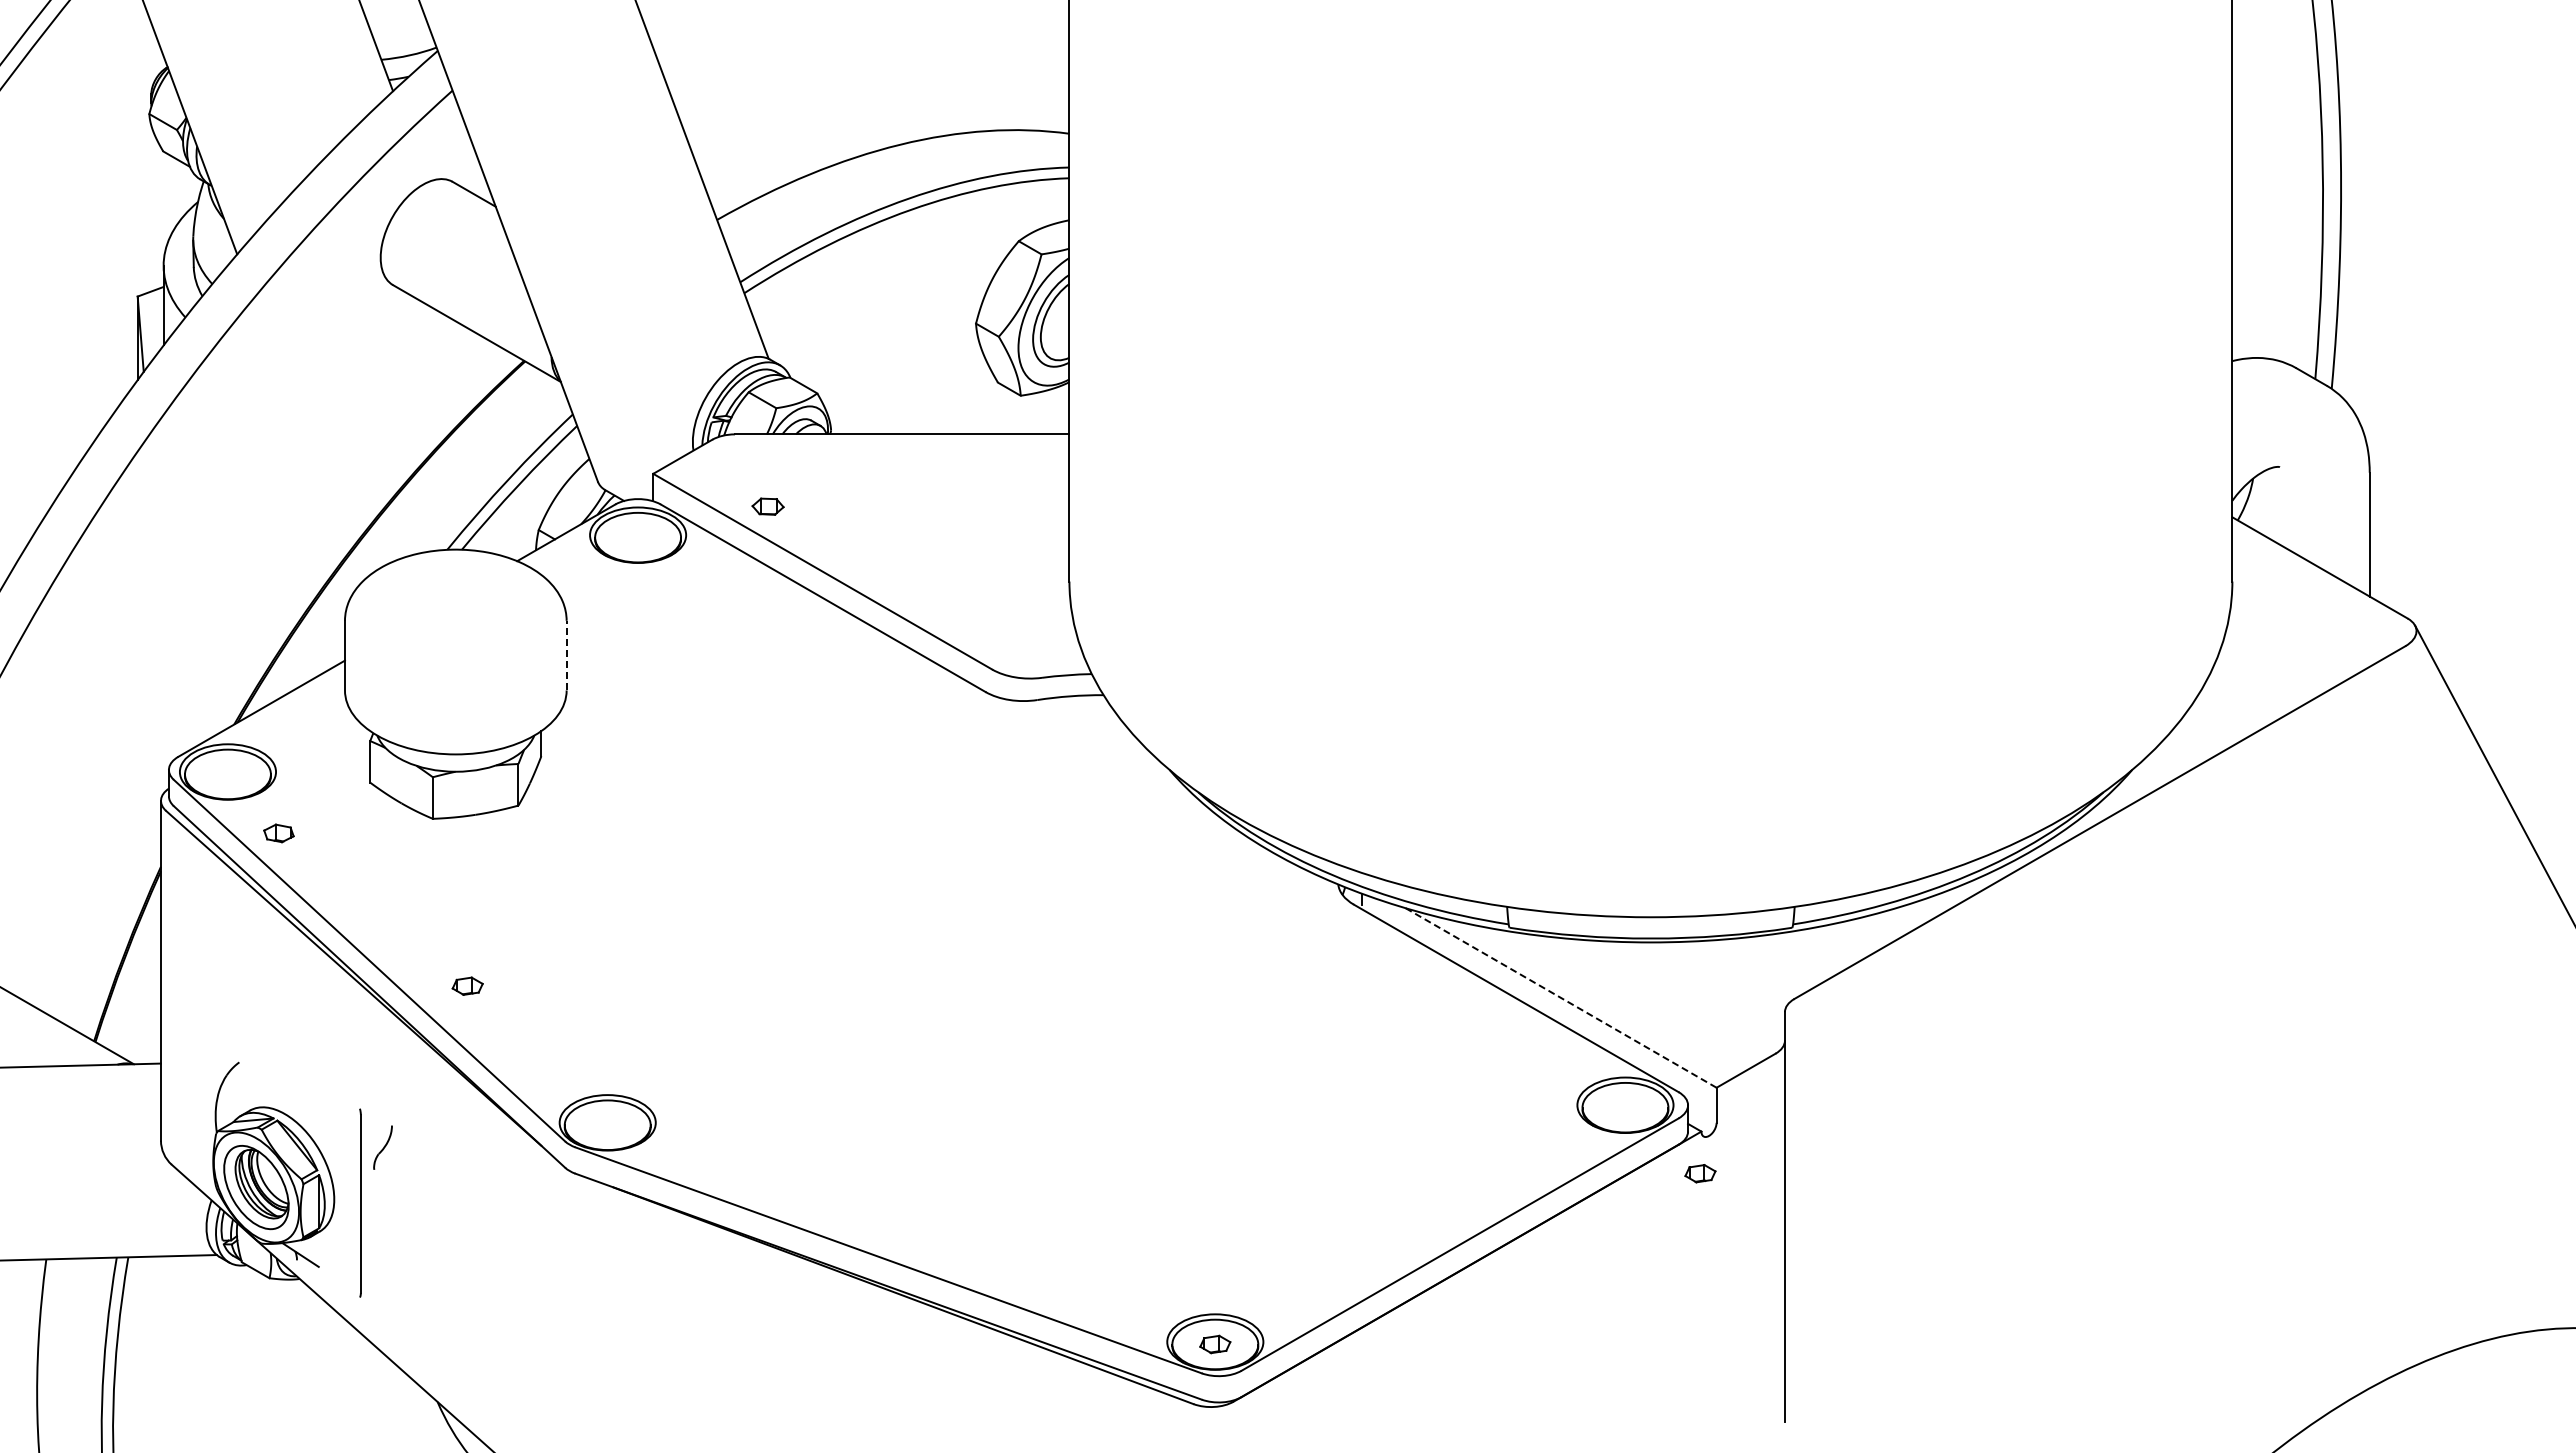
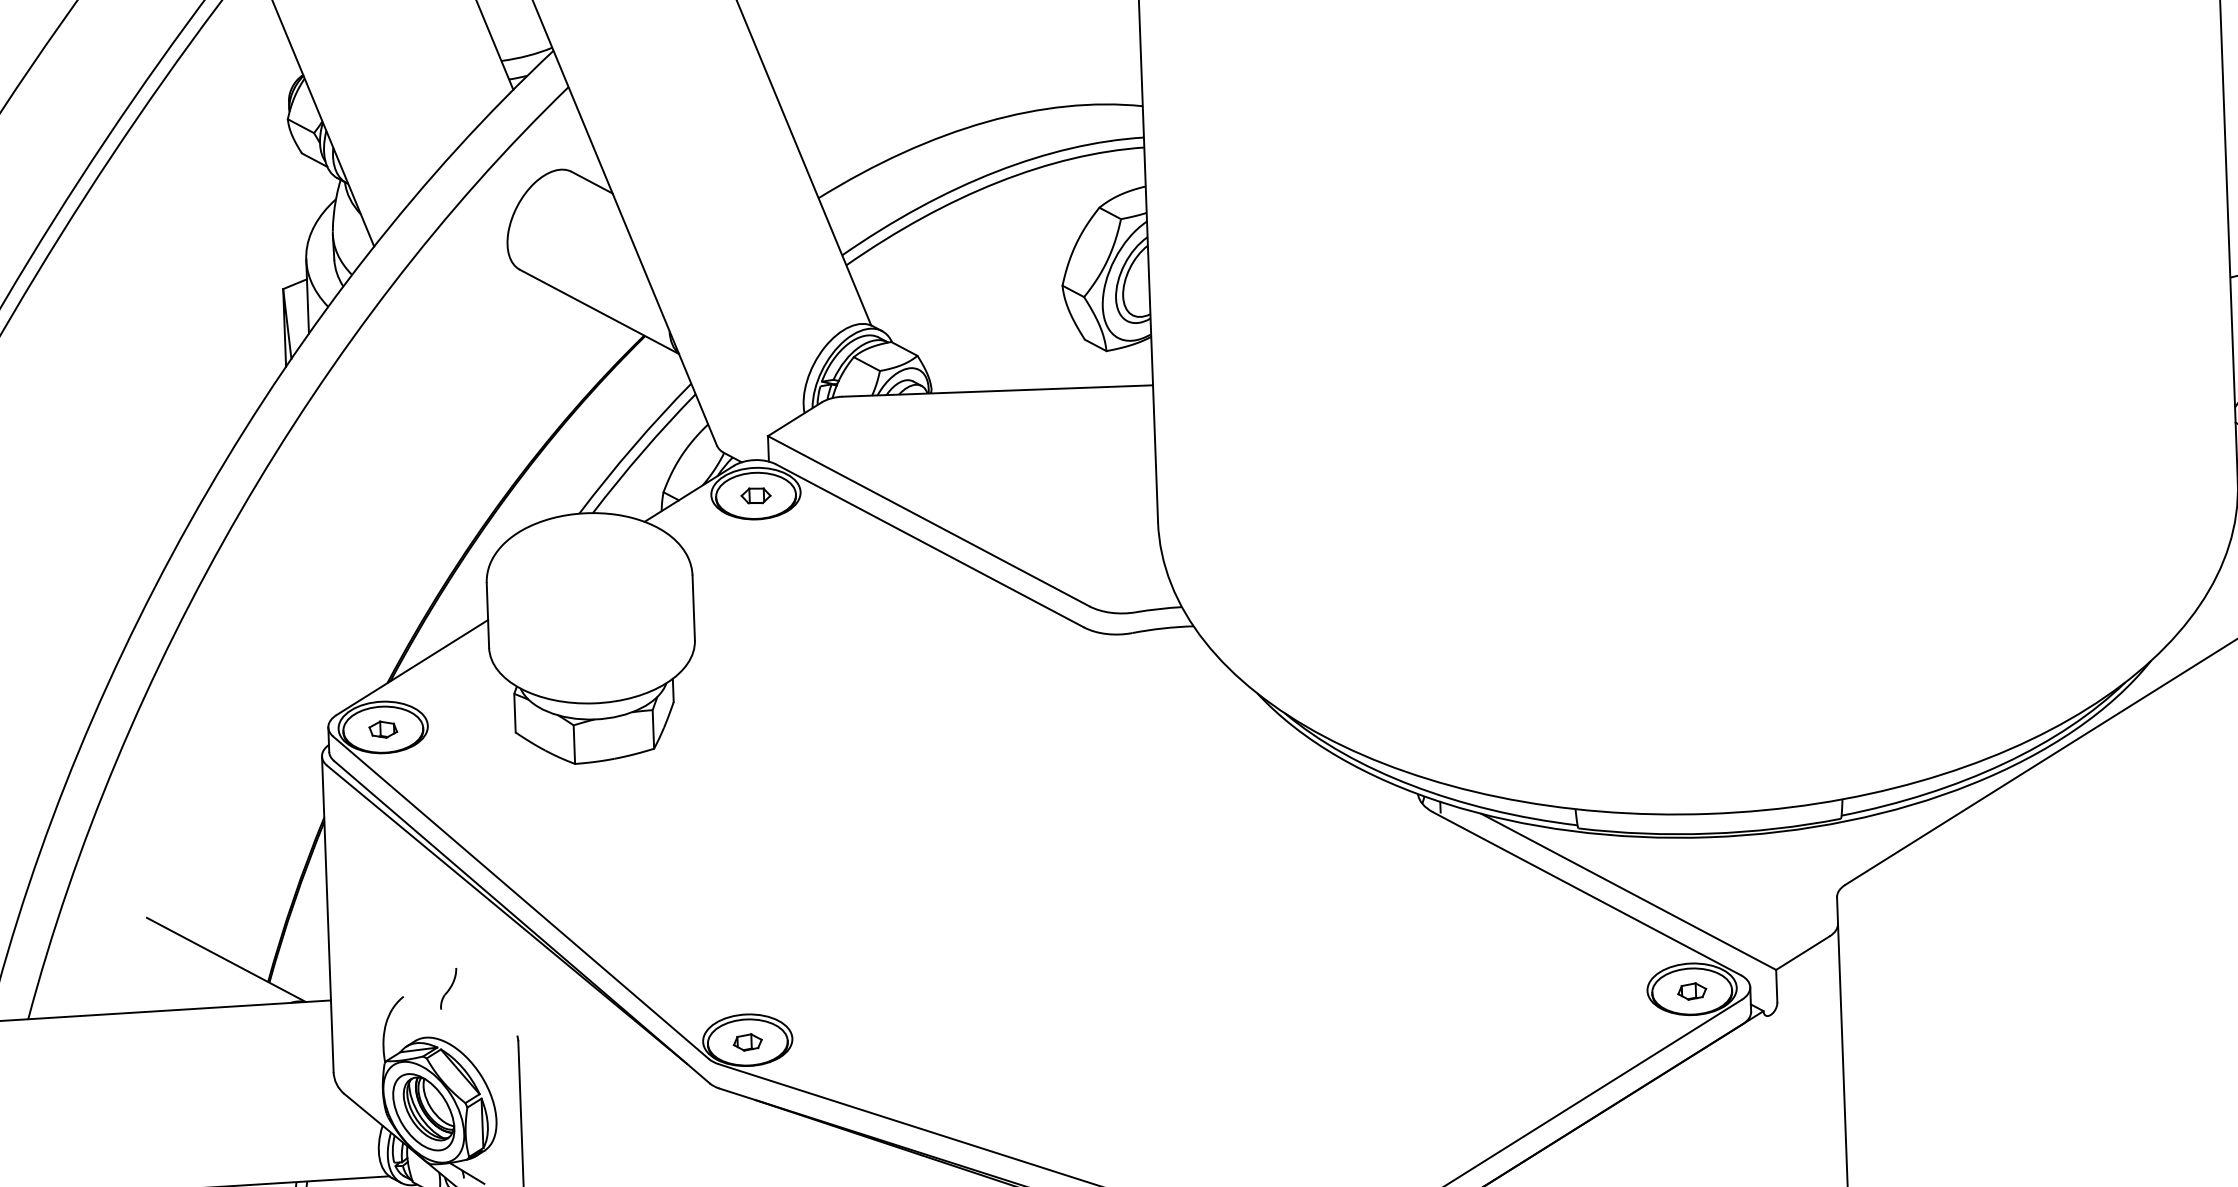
part: (767, 506) -> (755, 495), moved
line: (566, 655) -> (693, 607), dashed -> solid
part: (278, 833) -> (382, 729), moved
part: (467, 985) -> (747, 1041), moved
line: (1561, 997) -> (1629, 891), dashed -> solid
part: (382, 1147) -> (448, 988), moved
part: (1700, 1173) -> (1692, 991), moved

